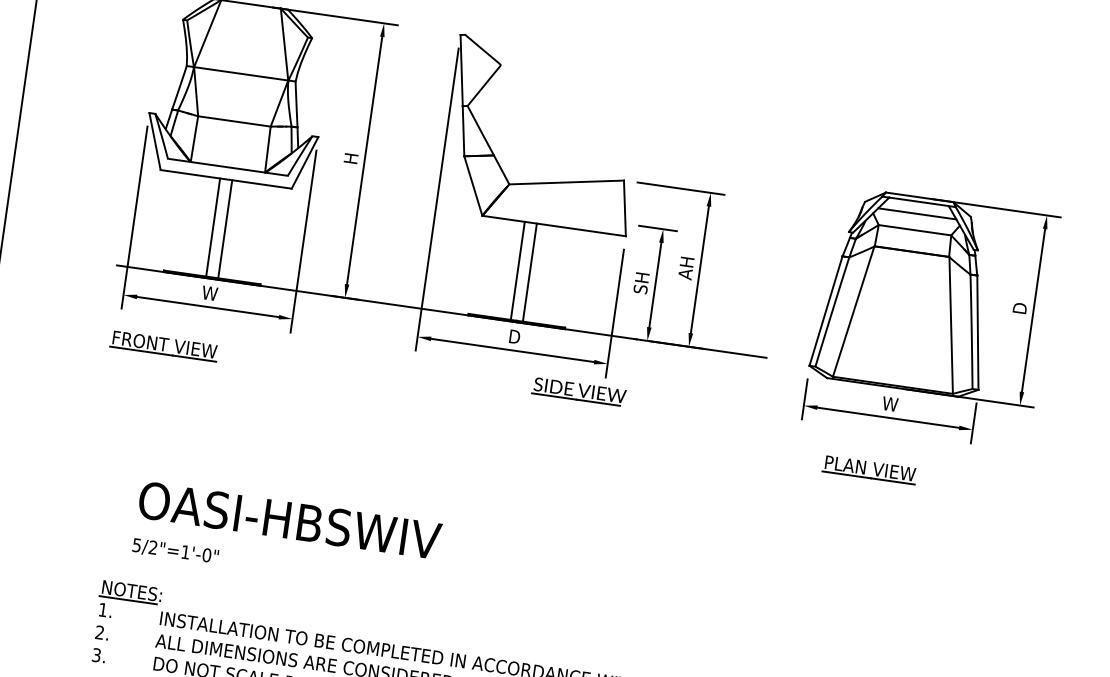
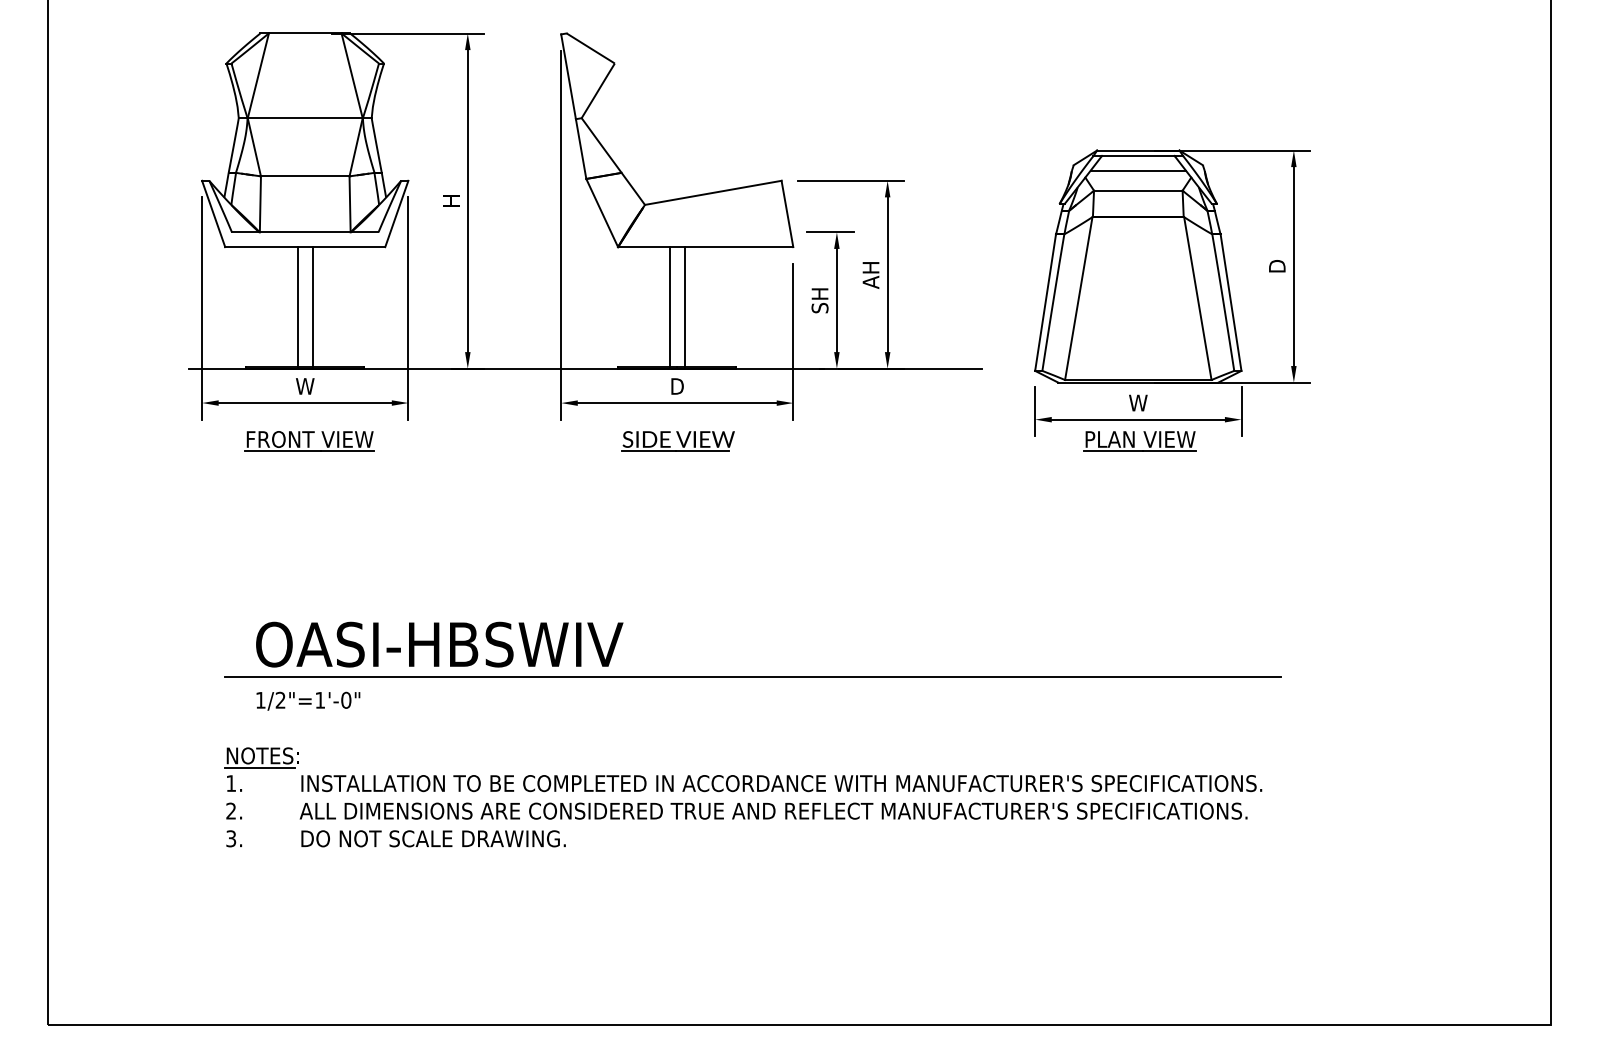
part: (164, 346) -> (309, 441), moved
part: (578, 391) -> (677, 441), moved
part: (869, 470) -> (1139, 441), moved
text: (136, 545) -> (260, 700), 5/2"=1'-0" -> 1/2"=1'-0"
line: (542, 583) -> (752, 676), added

